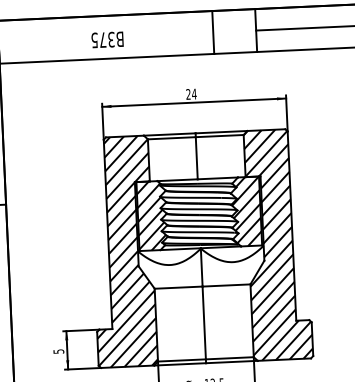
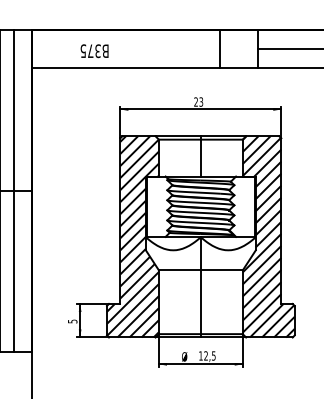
text: (107, 40) -> (94, 51), moved
text: (193, 93) -> (200, 101), 24 -> 23
hatch: (245, 211) -> (241, 206), removed
hatch: (150, 215) -> (158, 206), removed

